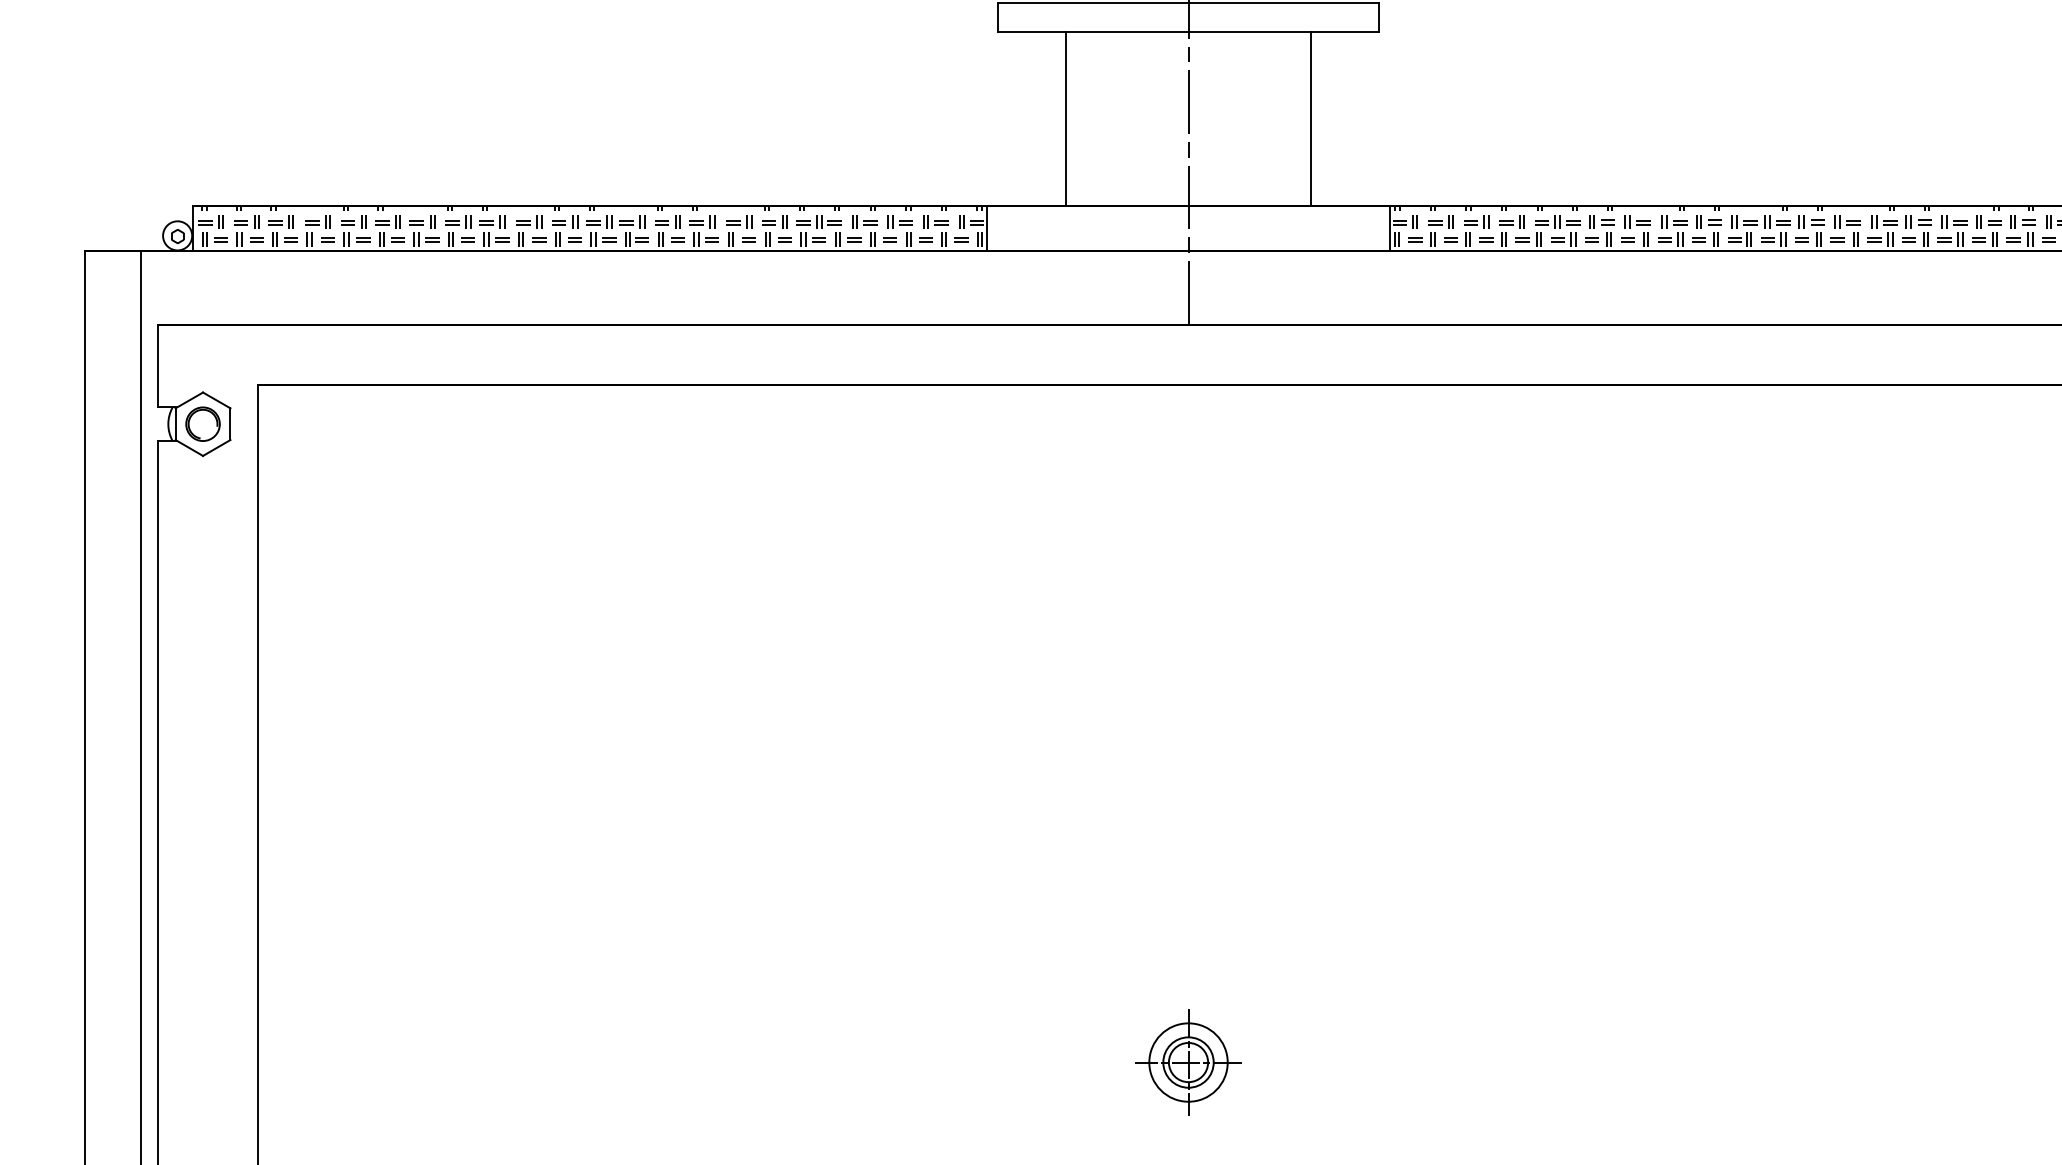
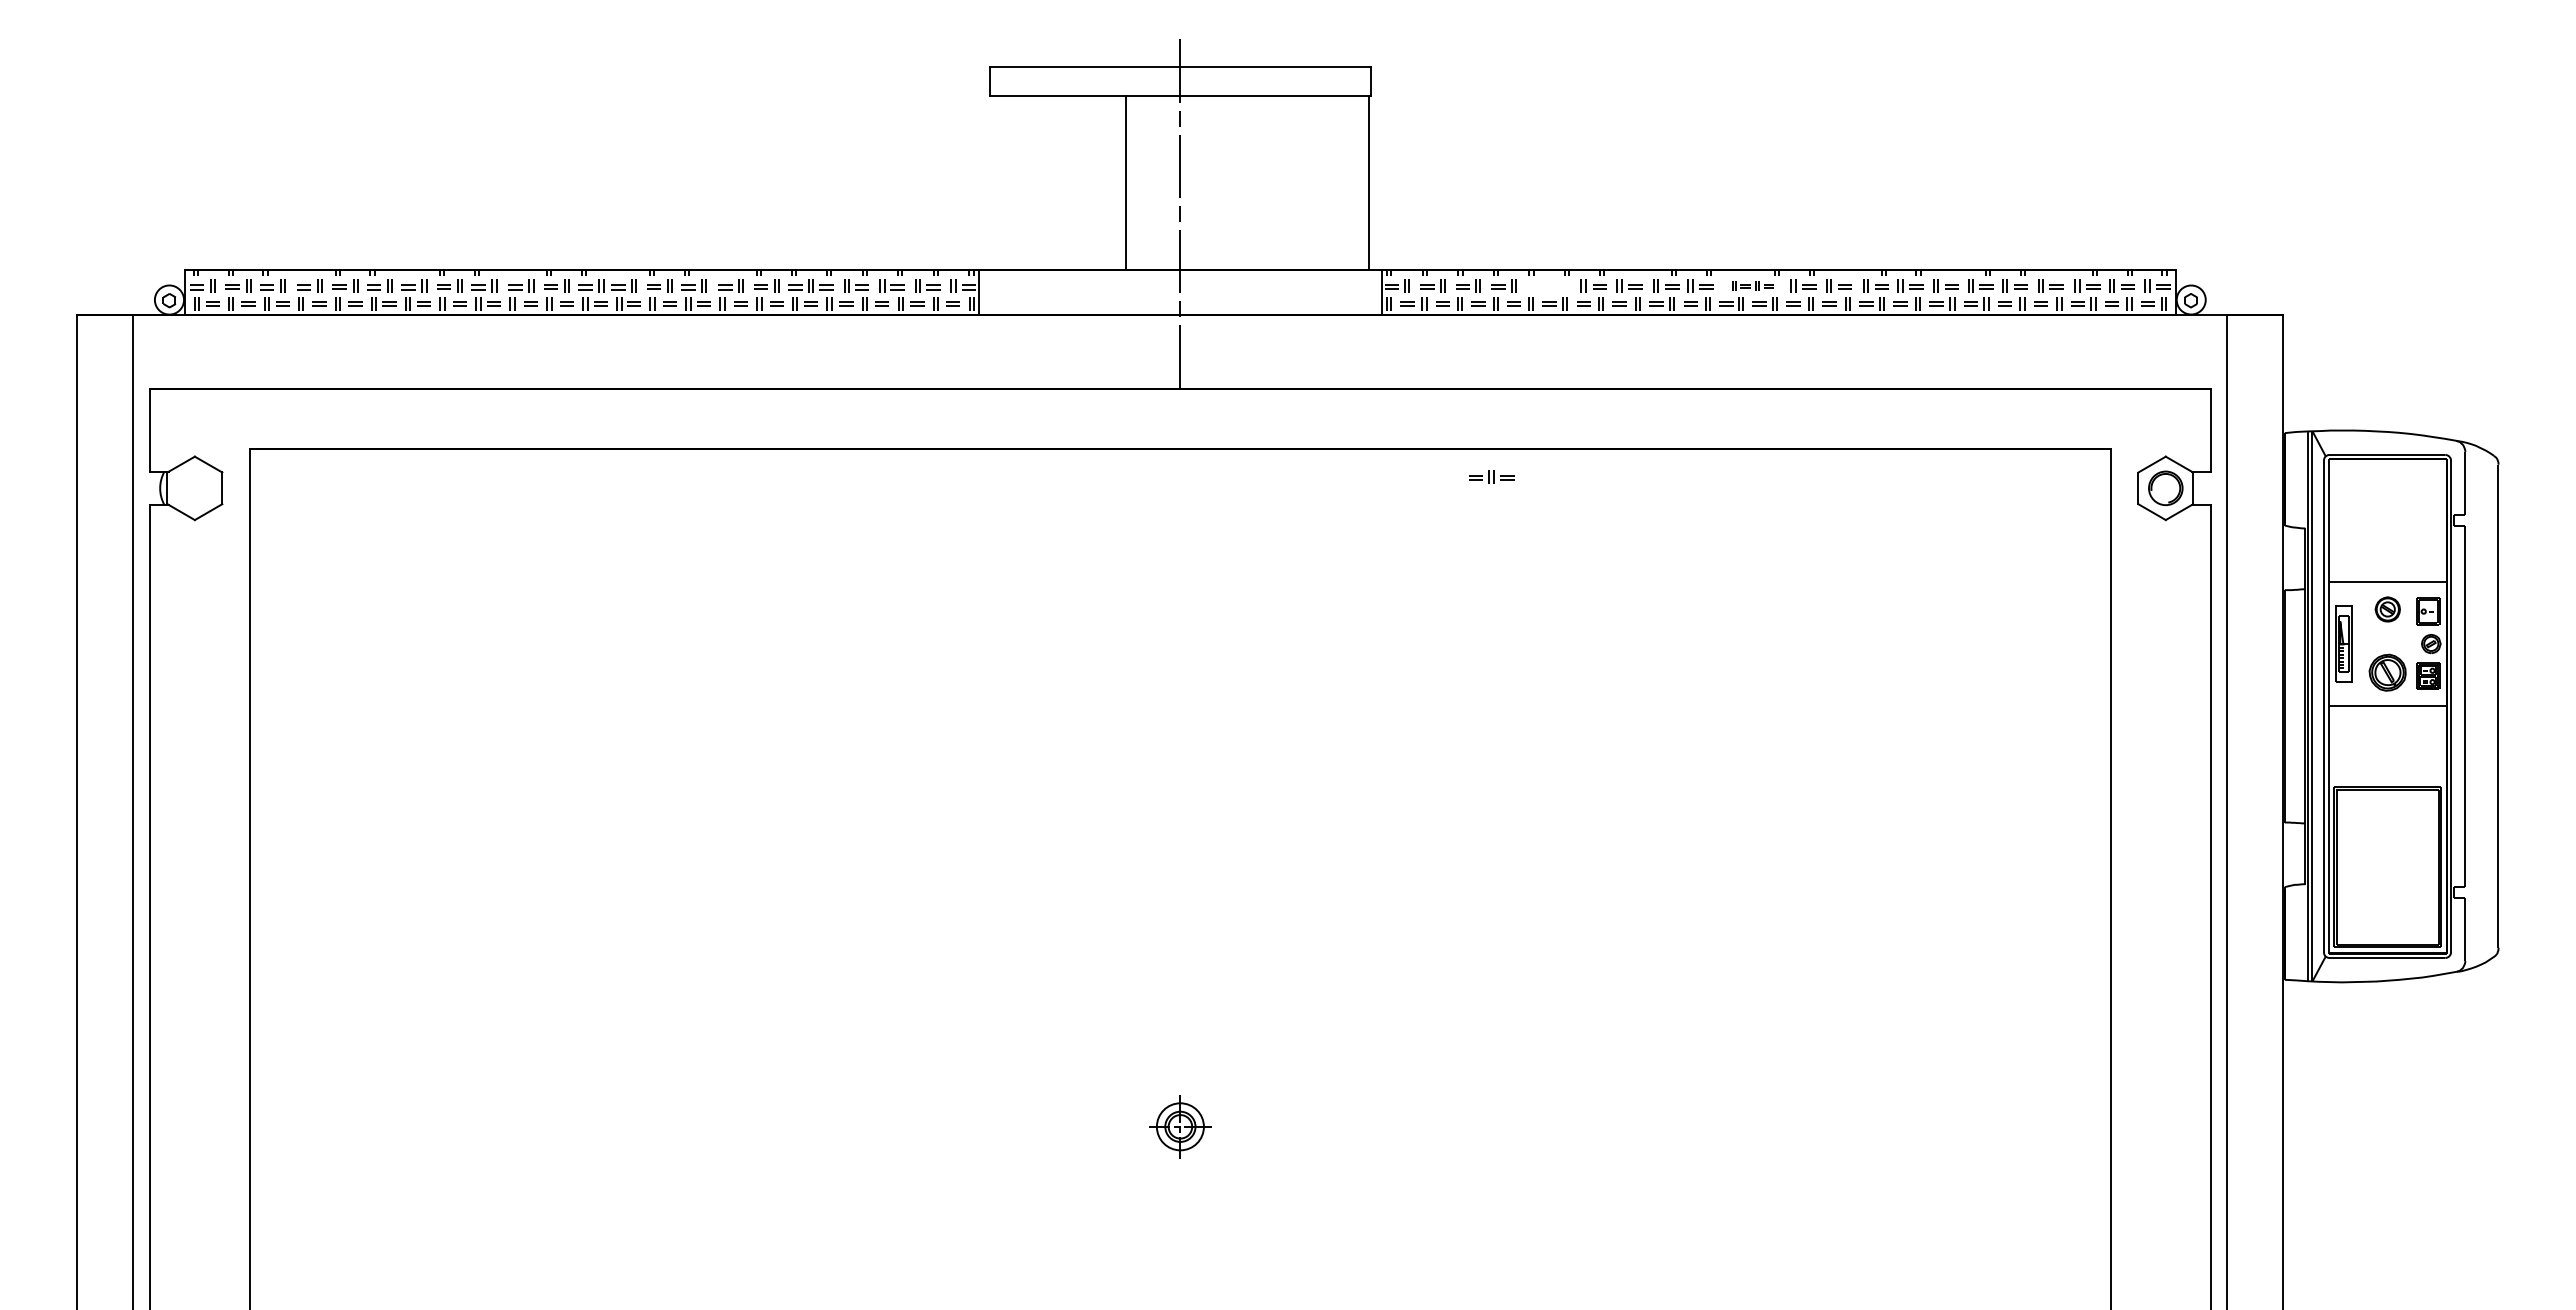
line: (1065, 119) -> (1125, 183), moved
line: (1310, 119) -> (1368, 183), moved
part: (1557, 221) -> (1491, 476), moved
part: (1760, 221) -> (1752, 285), size x0.7
part: (202, 424) -> (194, 488), removed
part: (1188, 1062) -> (1180, 1126), size x0.6

